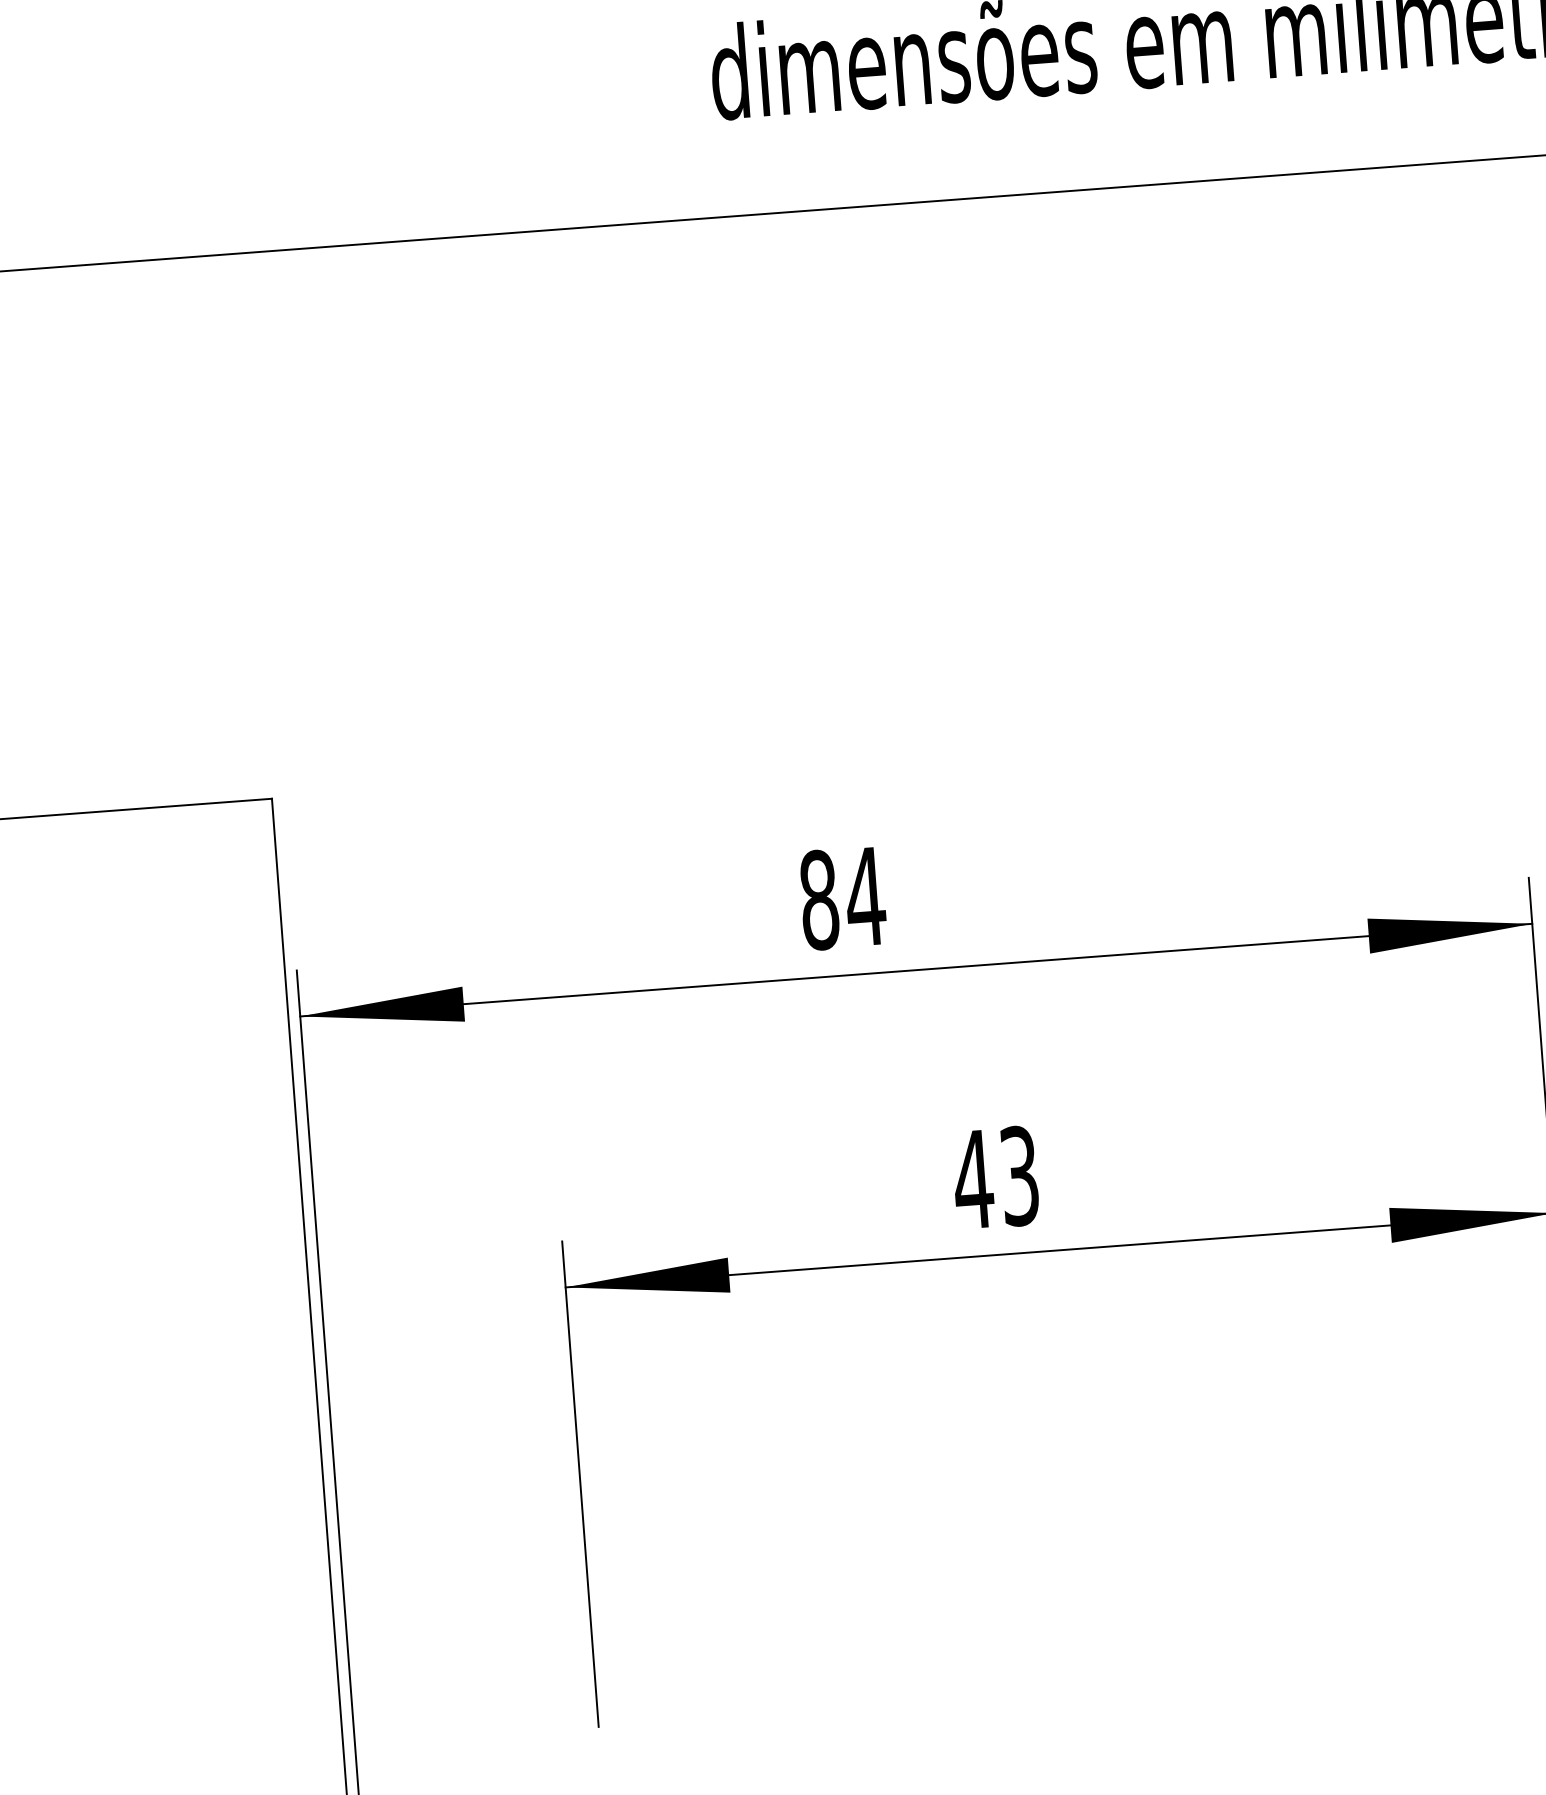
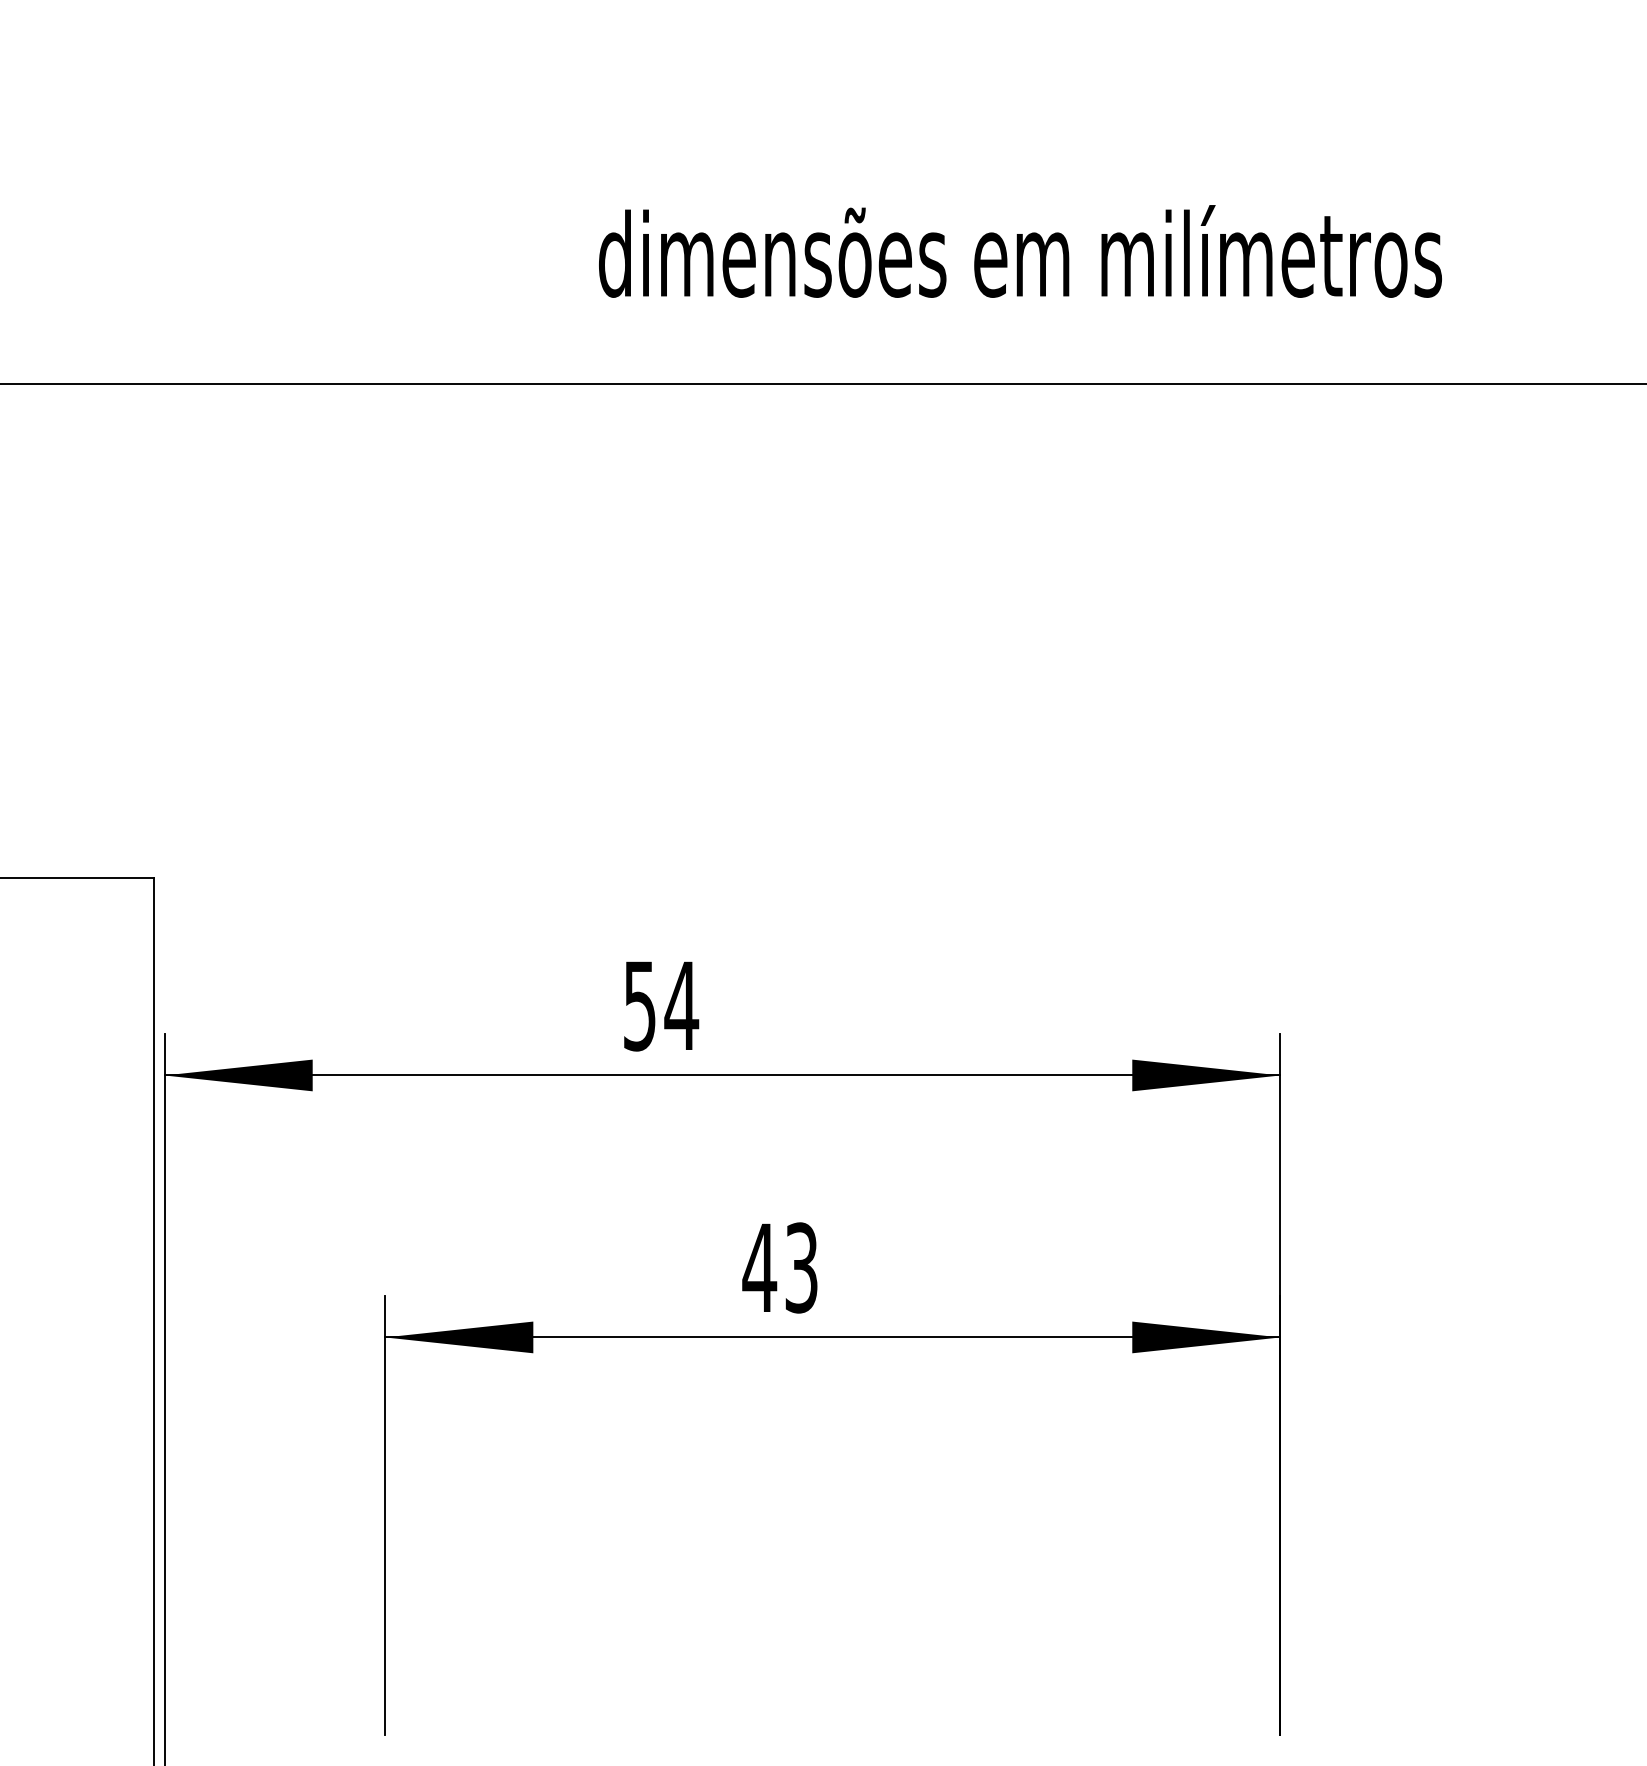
text: (818, 899) -> (639, 1005), 84 -> 54

